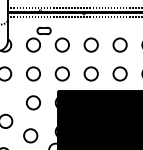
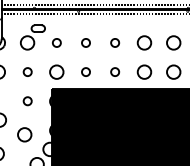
circle: (62, 44) -> (56, 42), size x0.6
circle: (90, 44) -> (85, 42), size x0.6
circle: (119, 44) -> (114, 42), size x0.6
circle: (33, 73) -> (27, 71), size x0.6
circle: (90, 73) -> (85, 71), size x0.6
circle: (119, 73) -> (114, 71), size x0.6
circle: (33, 101) -> (27, 100), size x0.6

